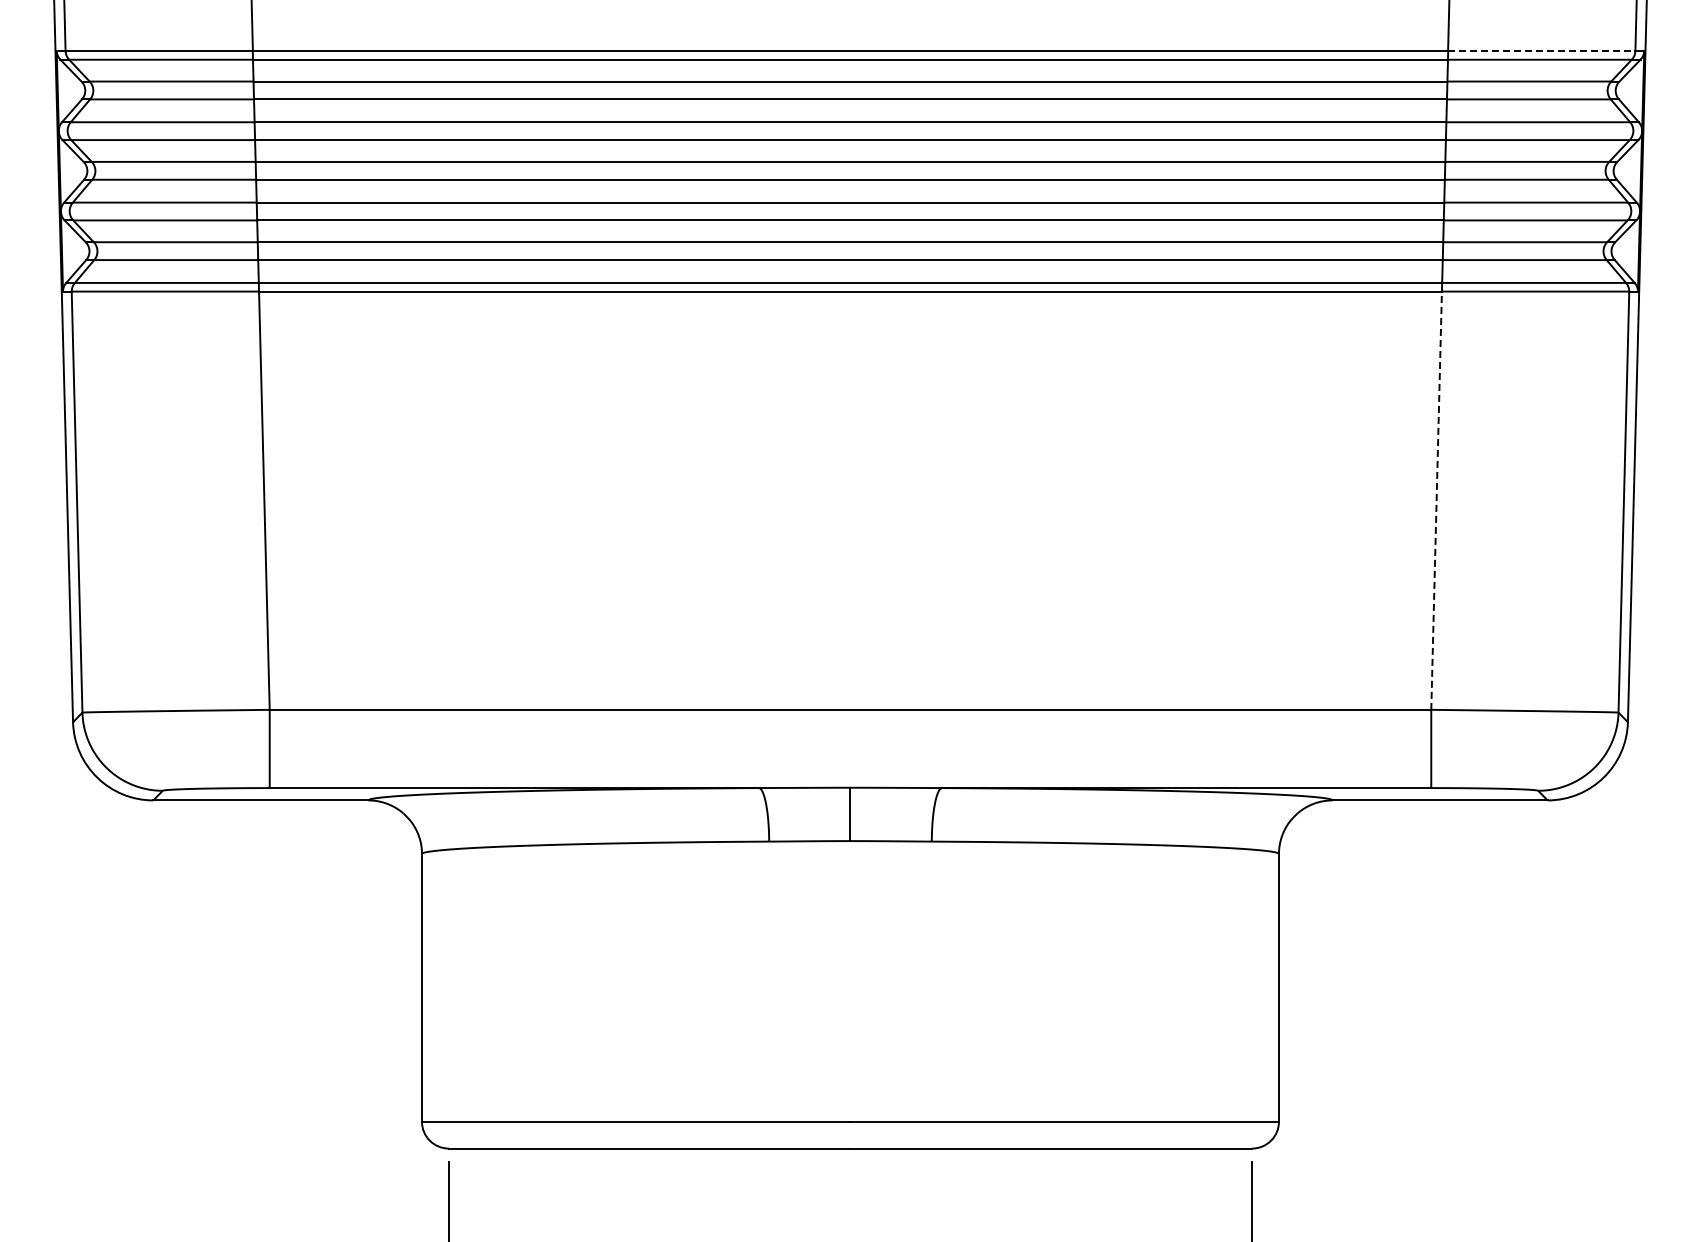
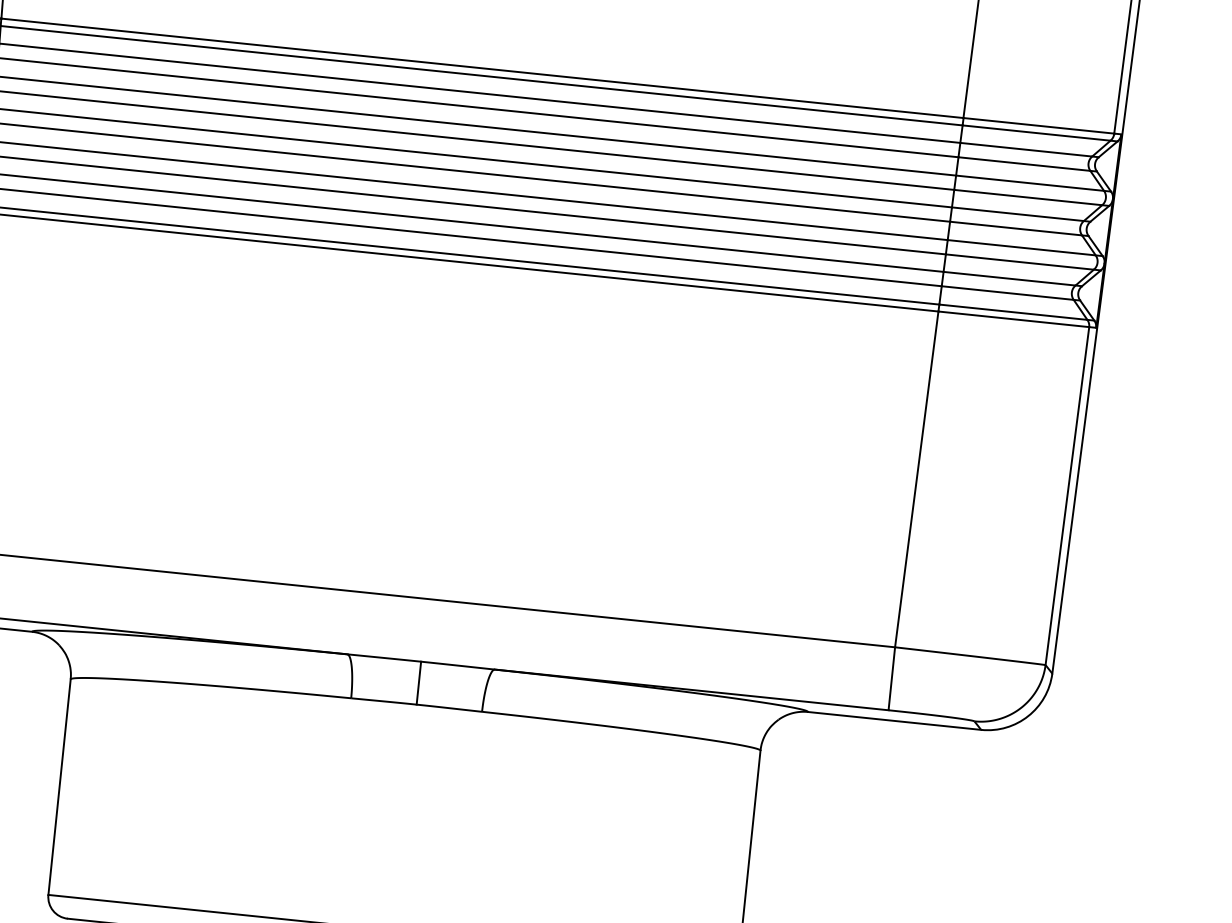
line: (1541, 50) -> (1038, 125), dashed -> solid
line: (1436, 500) -> (916, 479), dashed -> solid

